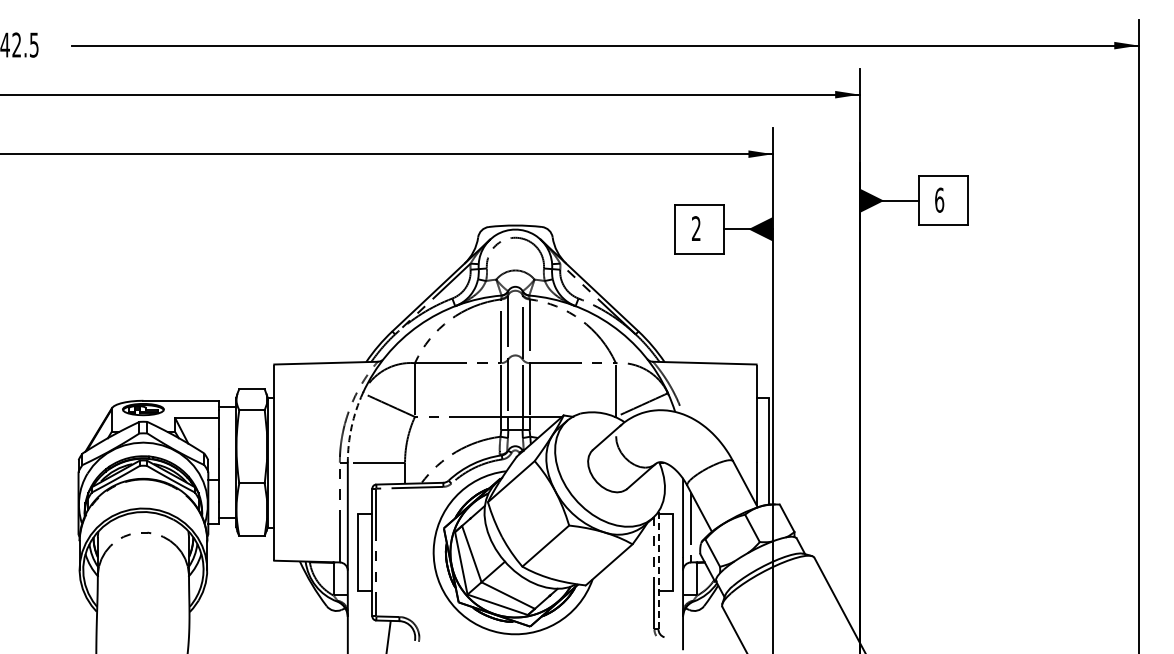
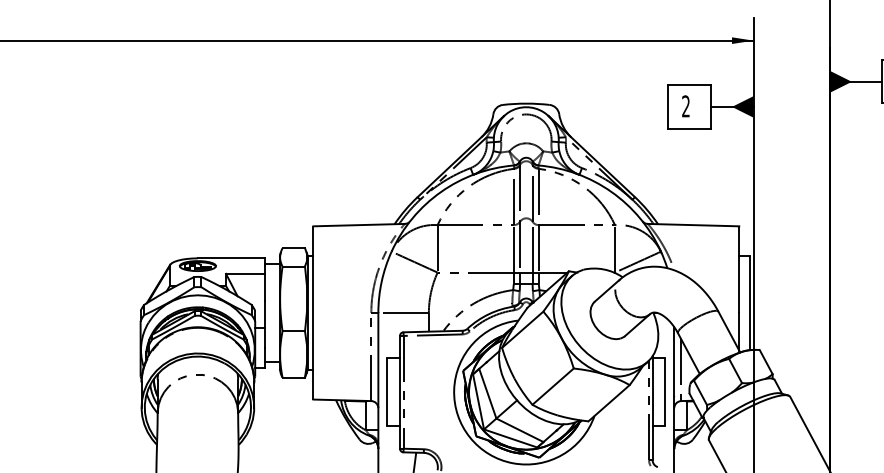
arc: (351, 427) -> (381, 281), dashed -> solid
line: (658, 570) -> (652, 408), dashed -> solid

